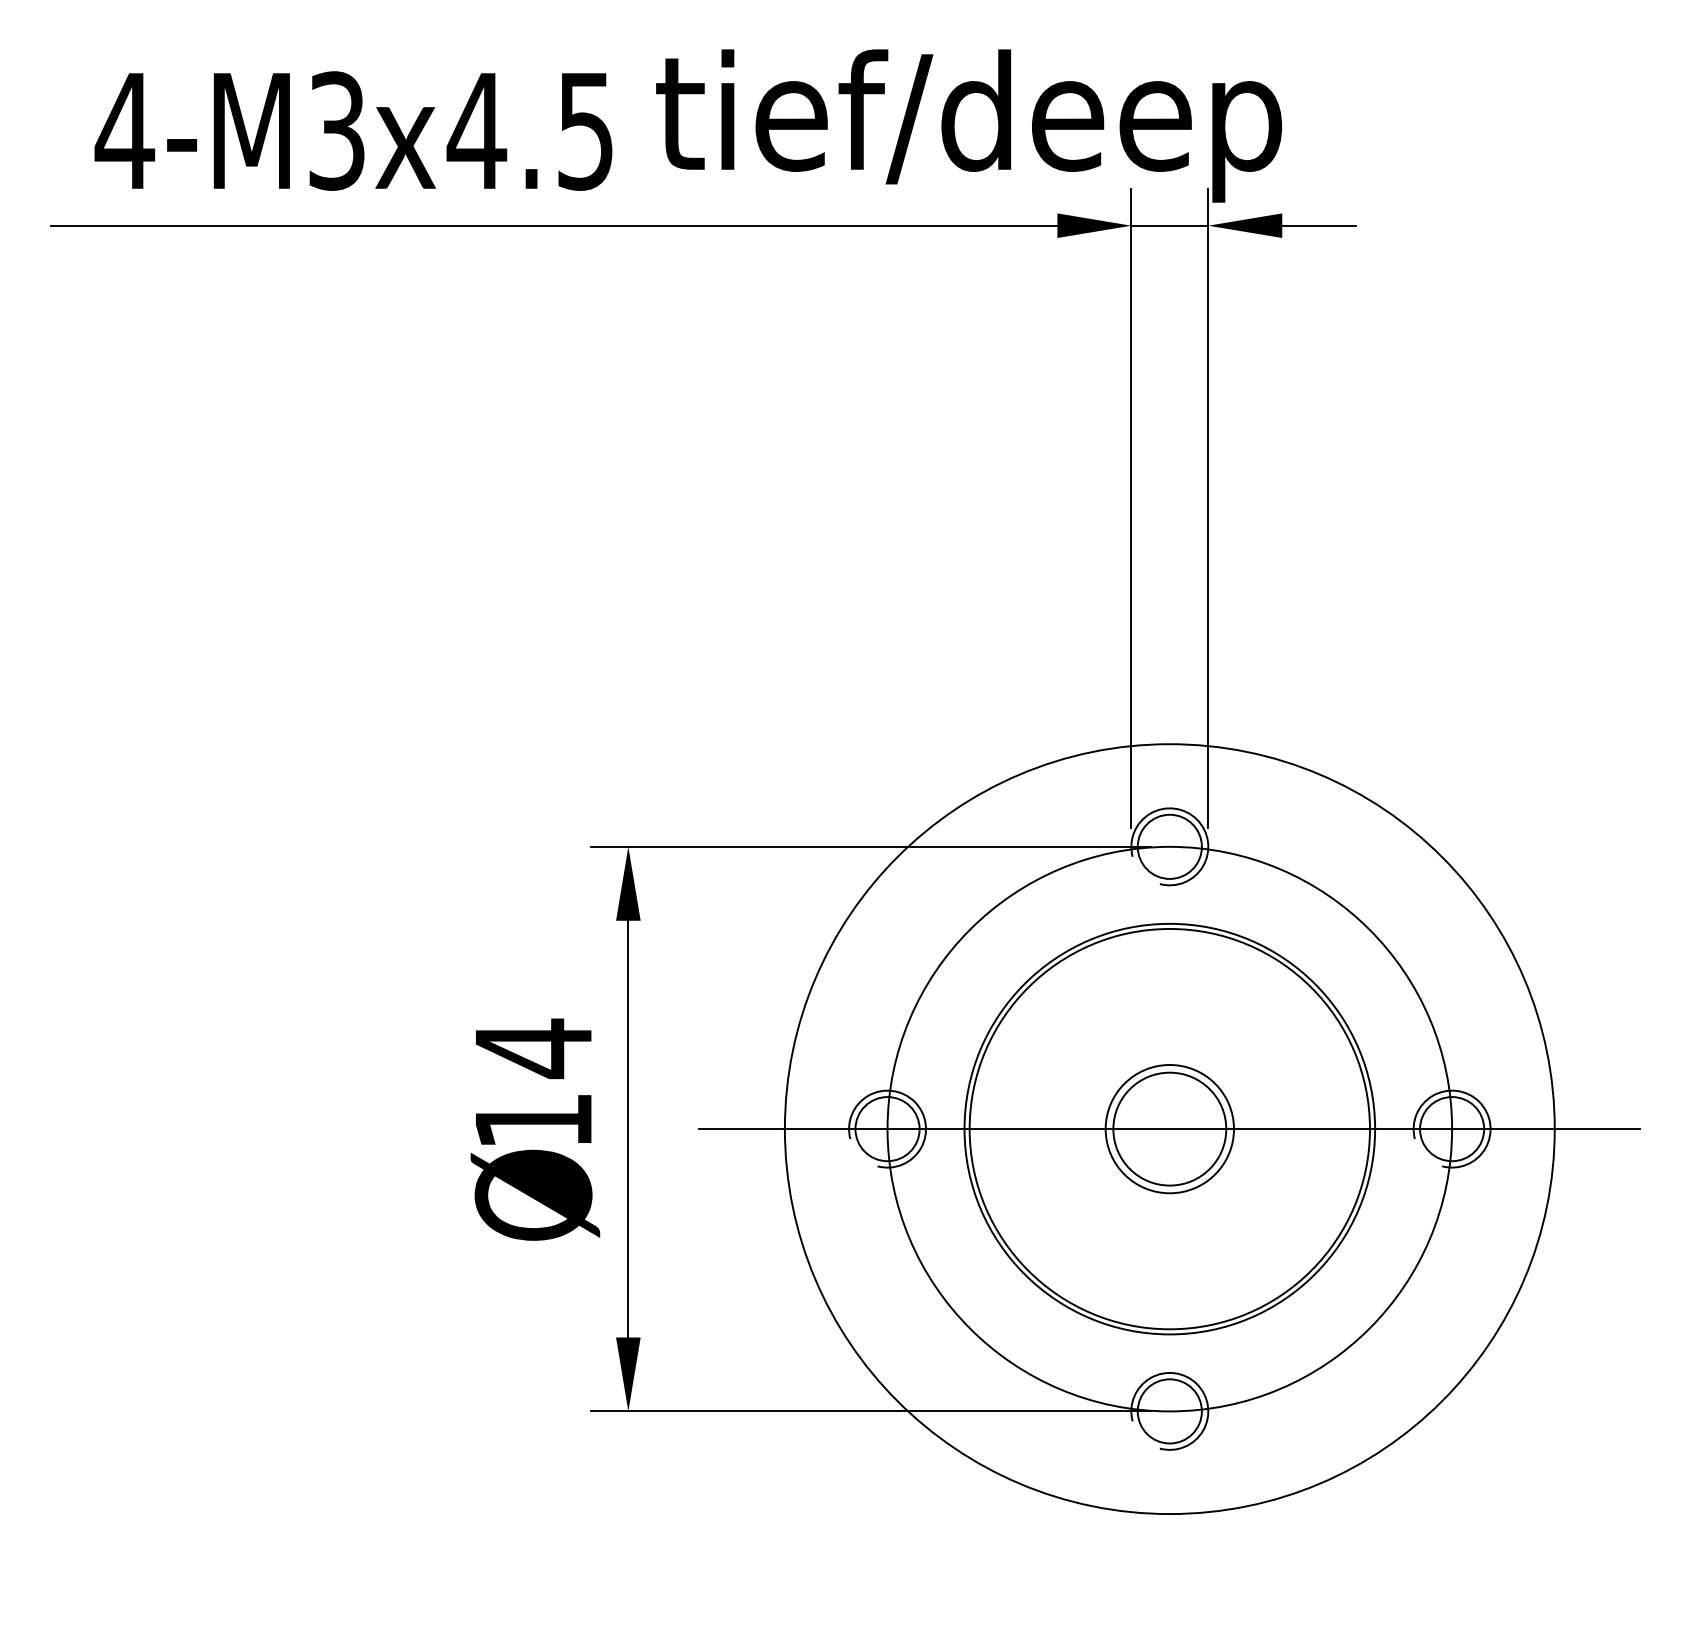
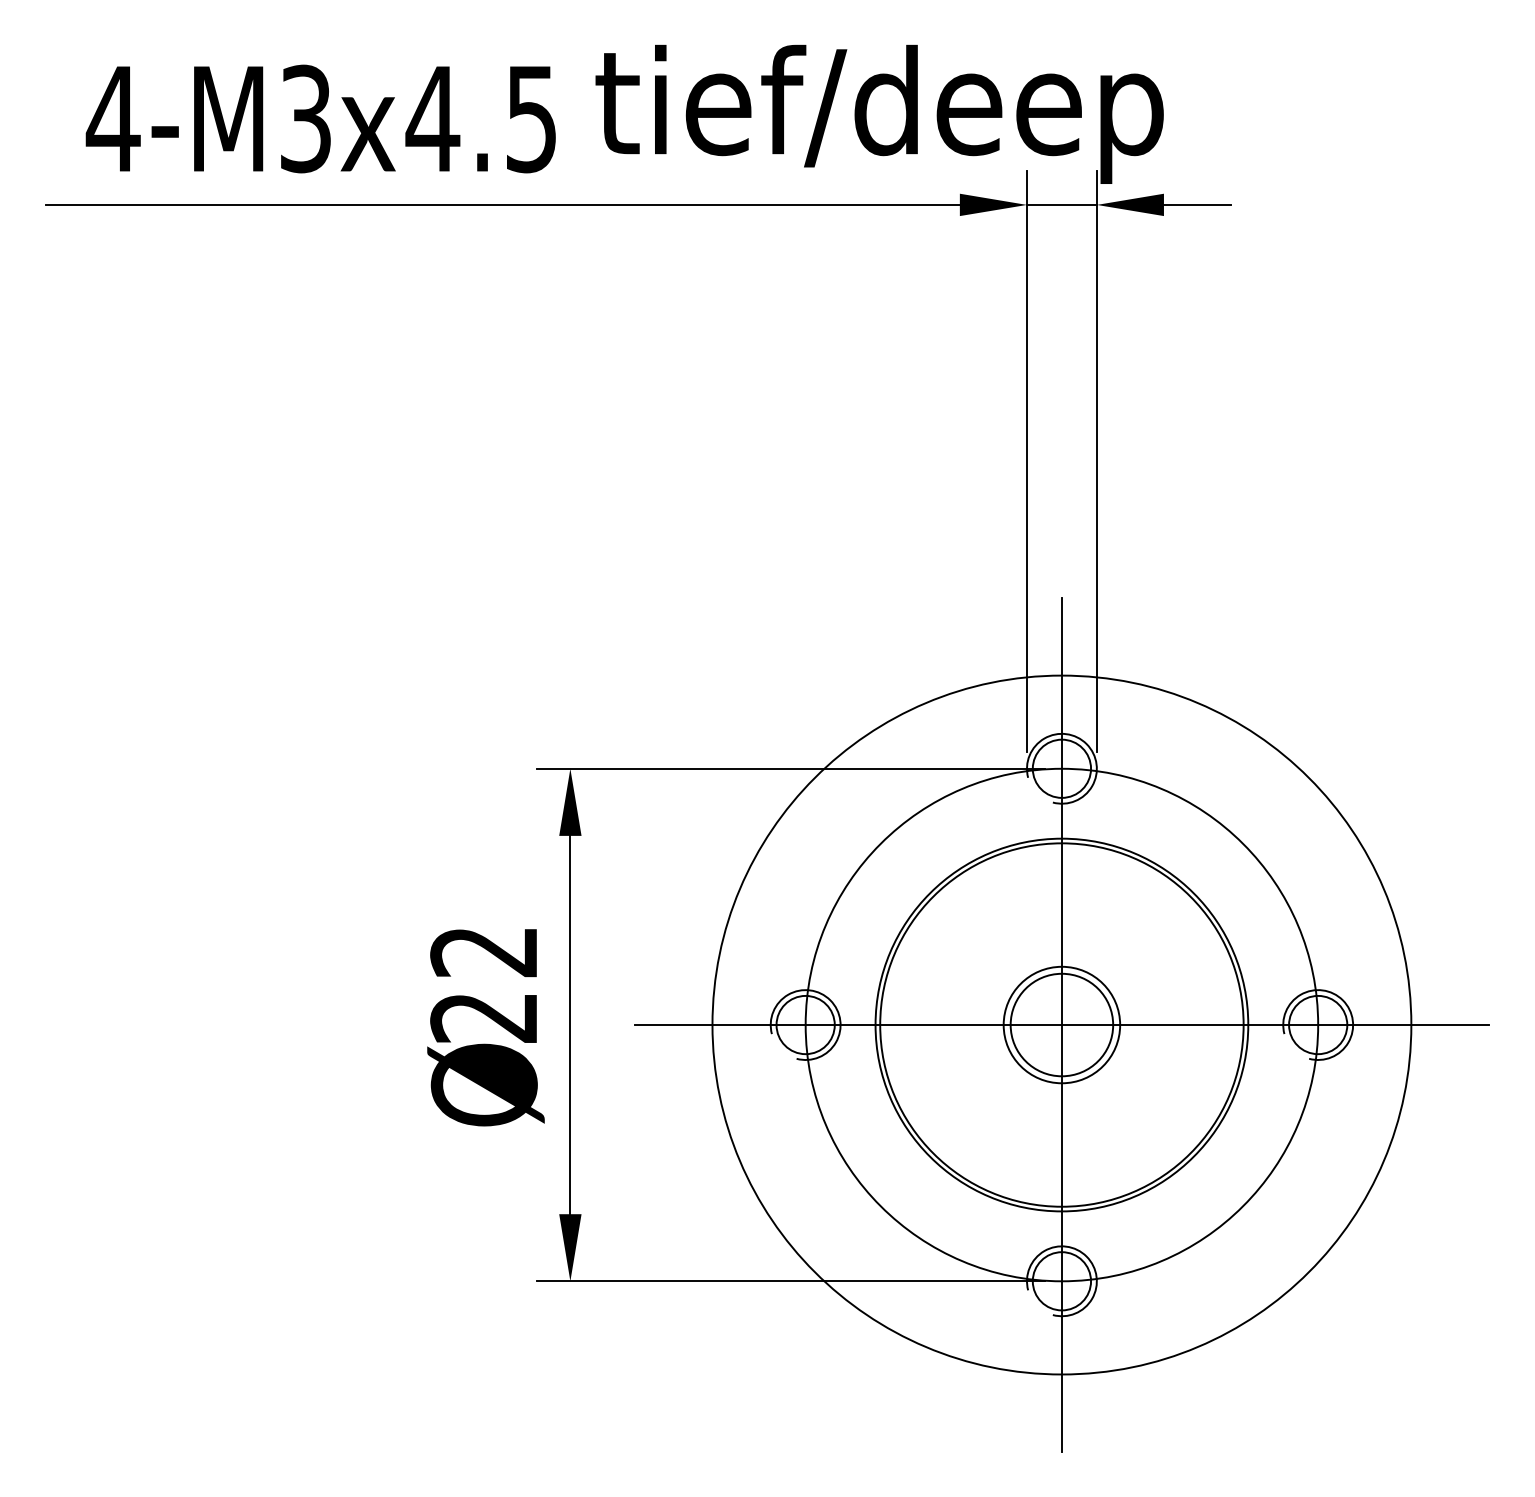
text: (532, 1083) -> (483, 983), 14 -> 22
line: (1169, 1128) -> (1061, 1024), added

